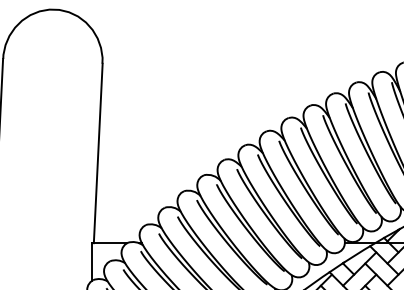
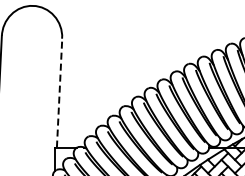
line: (98, 152) -> (59, 92), solid -> dashed

